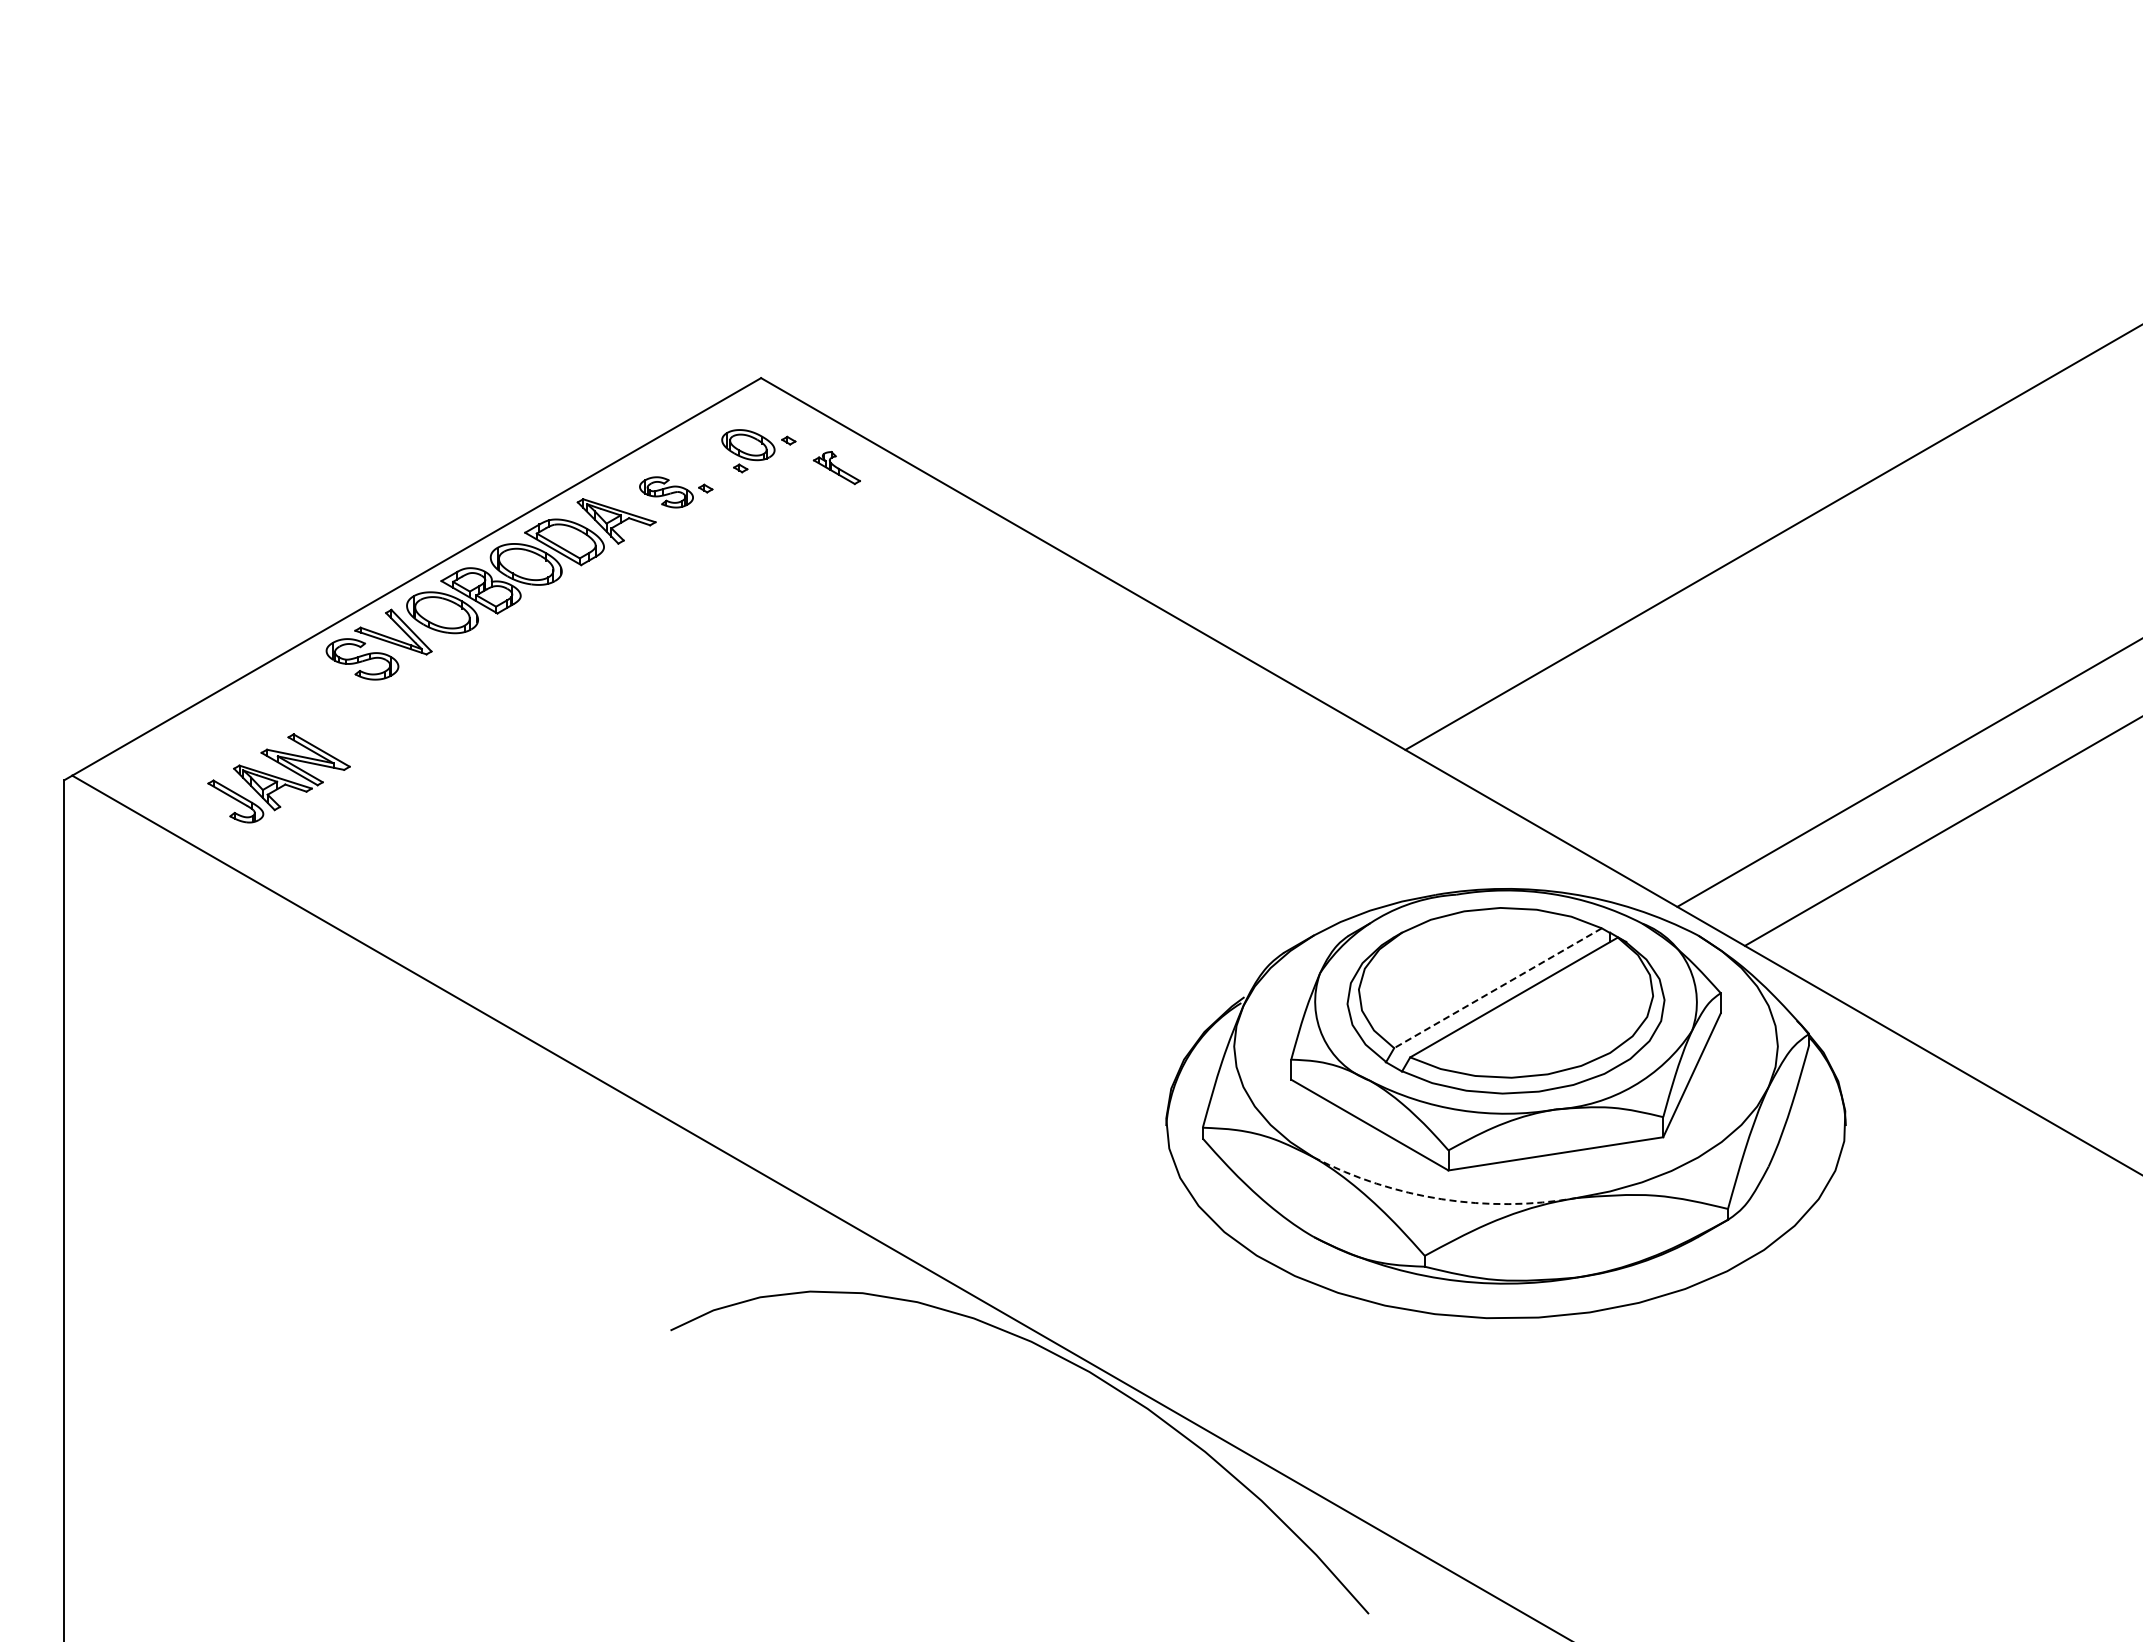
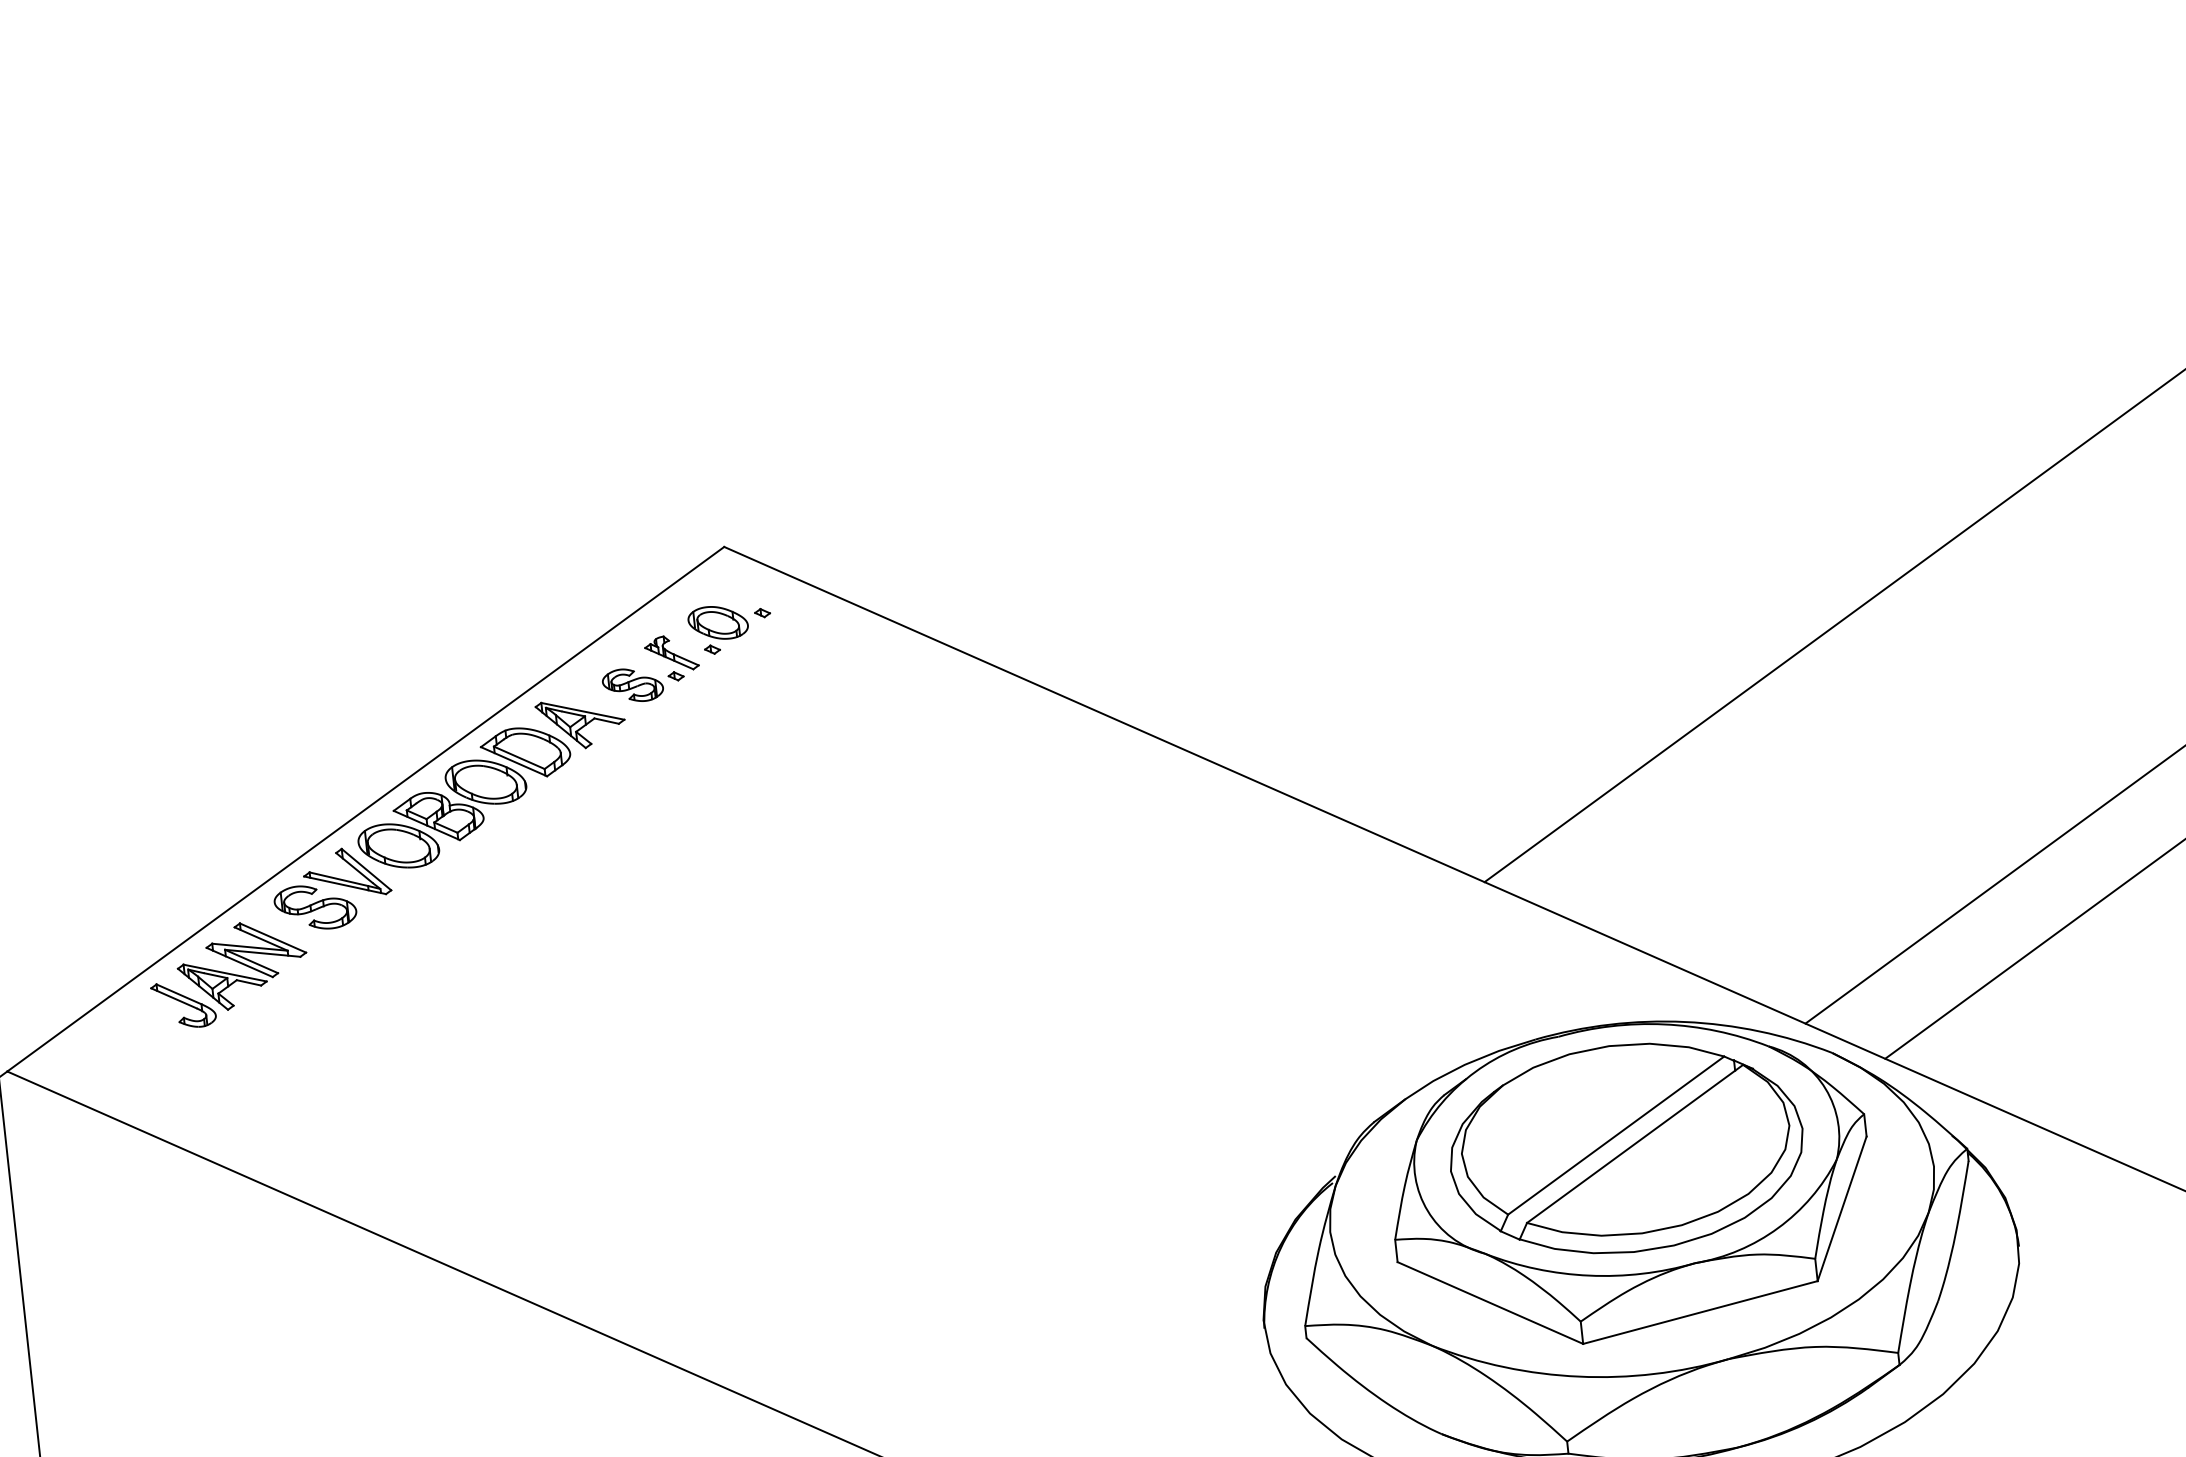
part: (836, 468) -> (671, 654), moved
part: (278, 778) -> (228, 974), moved
line: (1498, 988) -> (1616, 1135), dashed -> solid
arc: (1441, 1199) -> (1578, 1377), dashed -> solid

